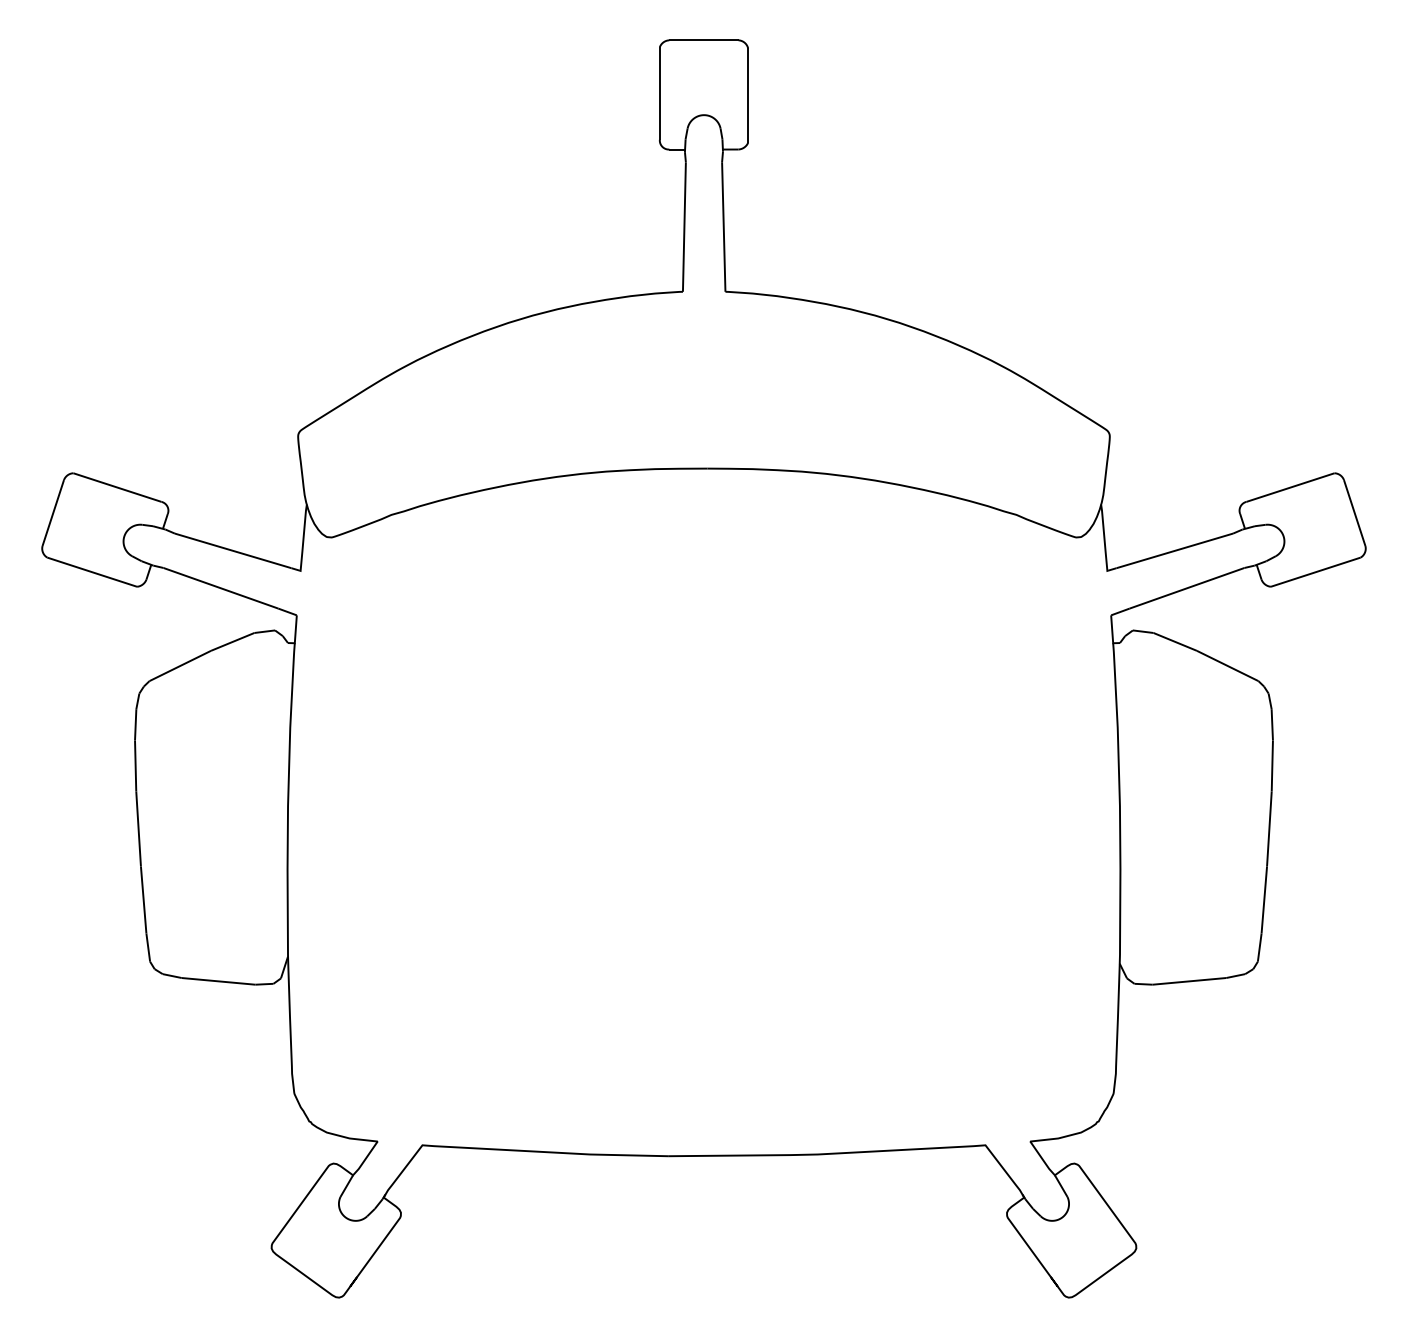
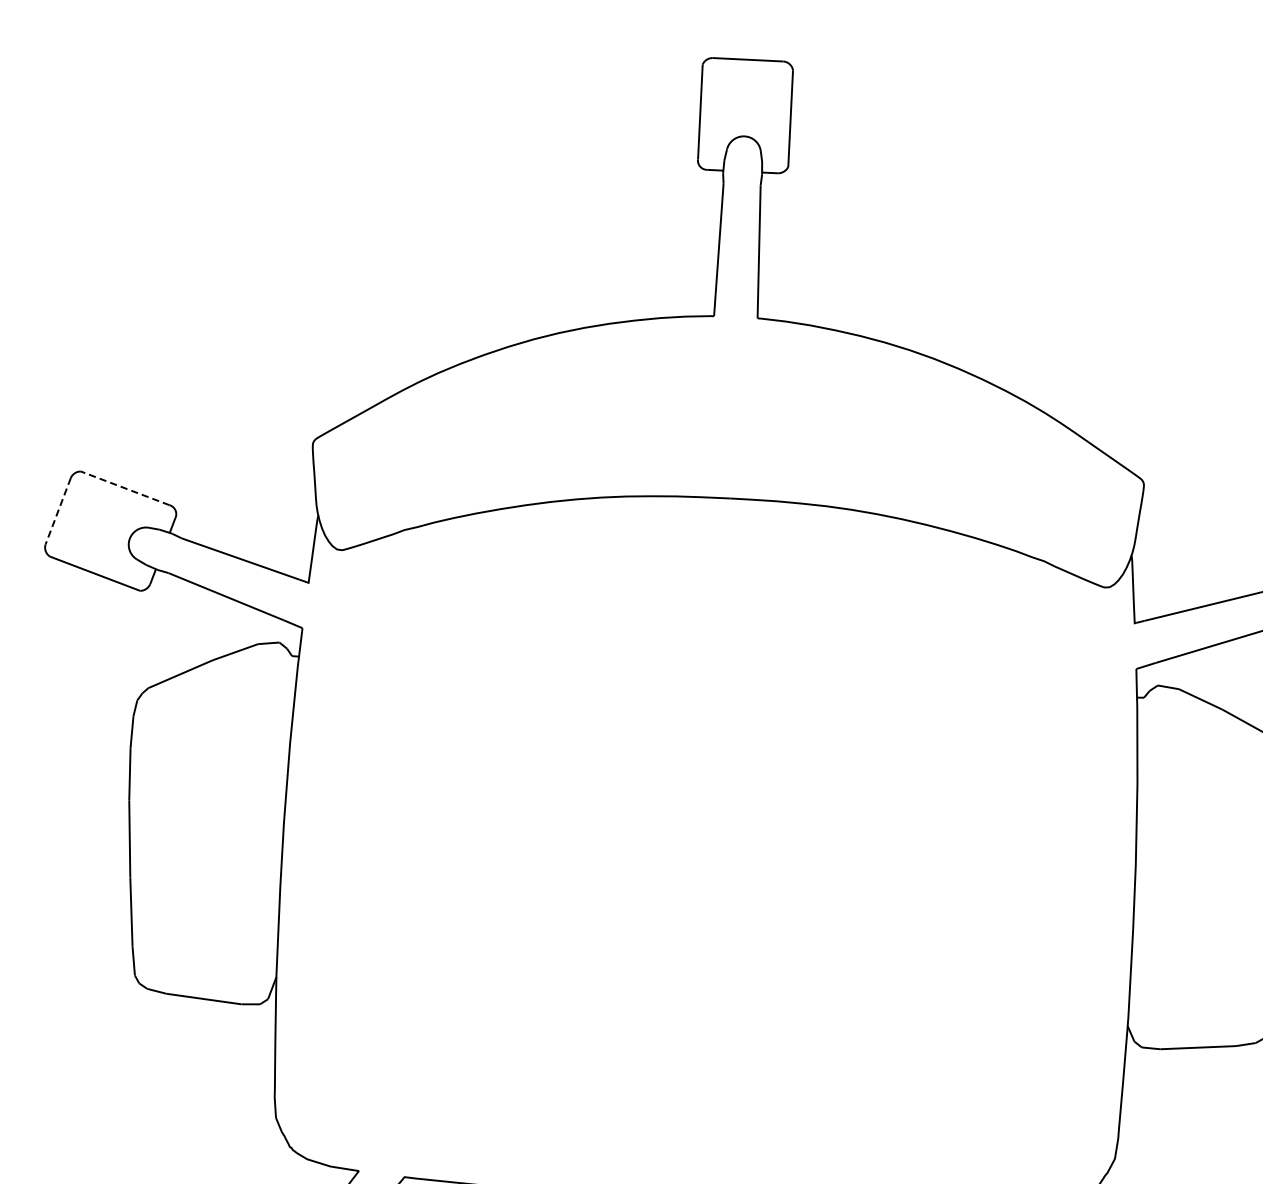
line: (116, 487) -> (124, 488), solid -> dashed
line: (53, 513) -> (58, 511), solid -> dashed

